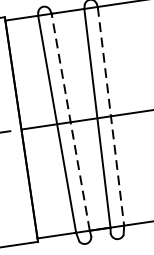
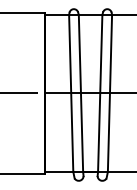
line: (110, 116) -> (109, 93), dashed -> solid
line: (70, 122) -> (80, 93), dashed -> solid

